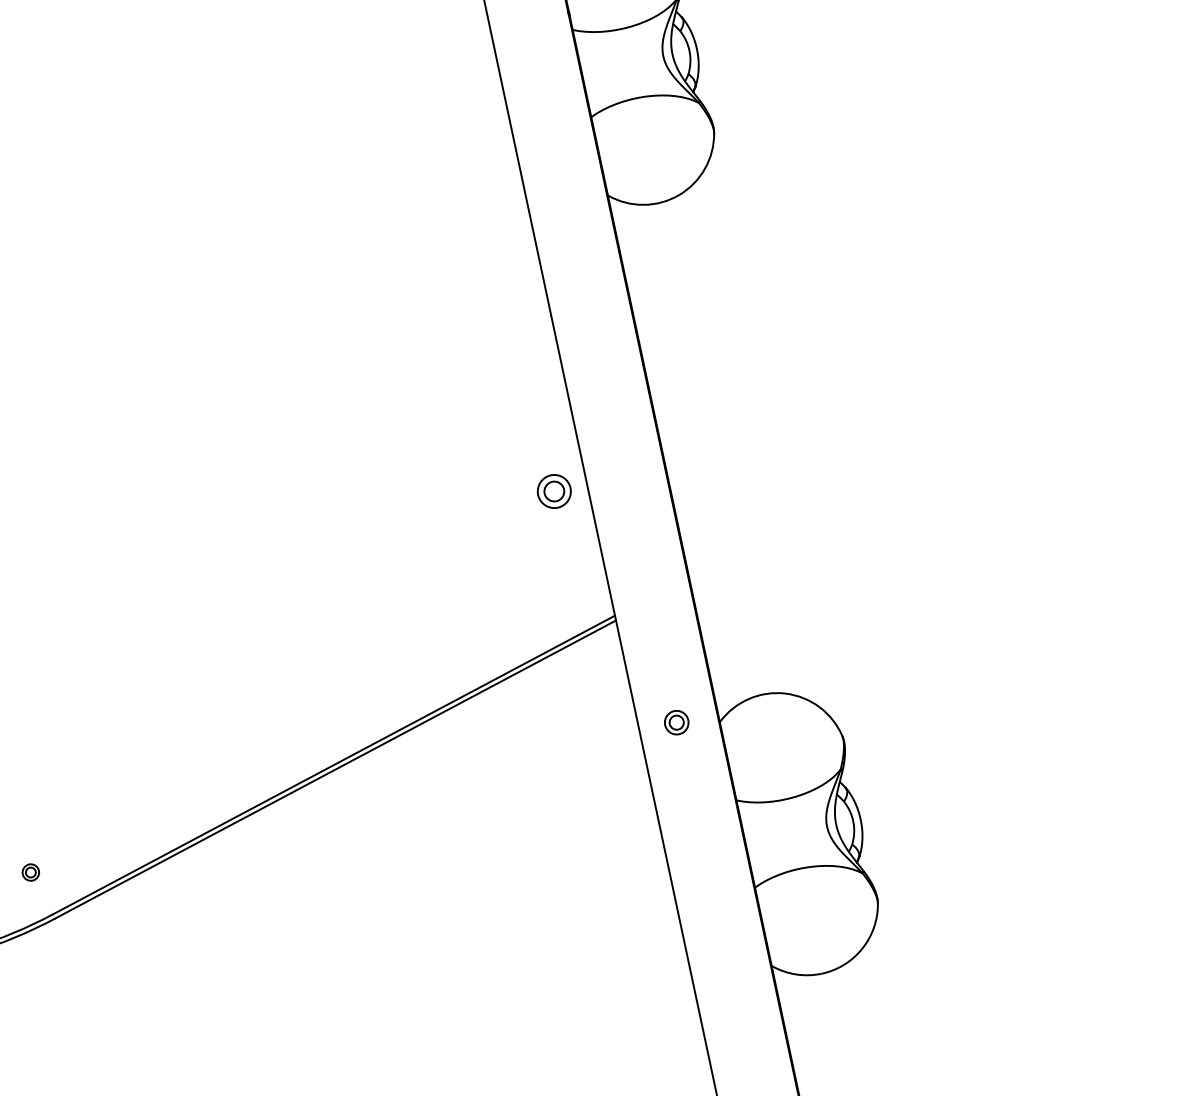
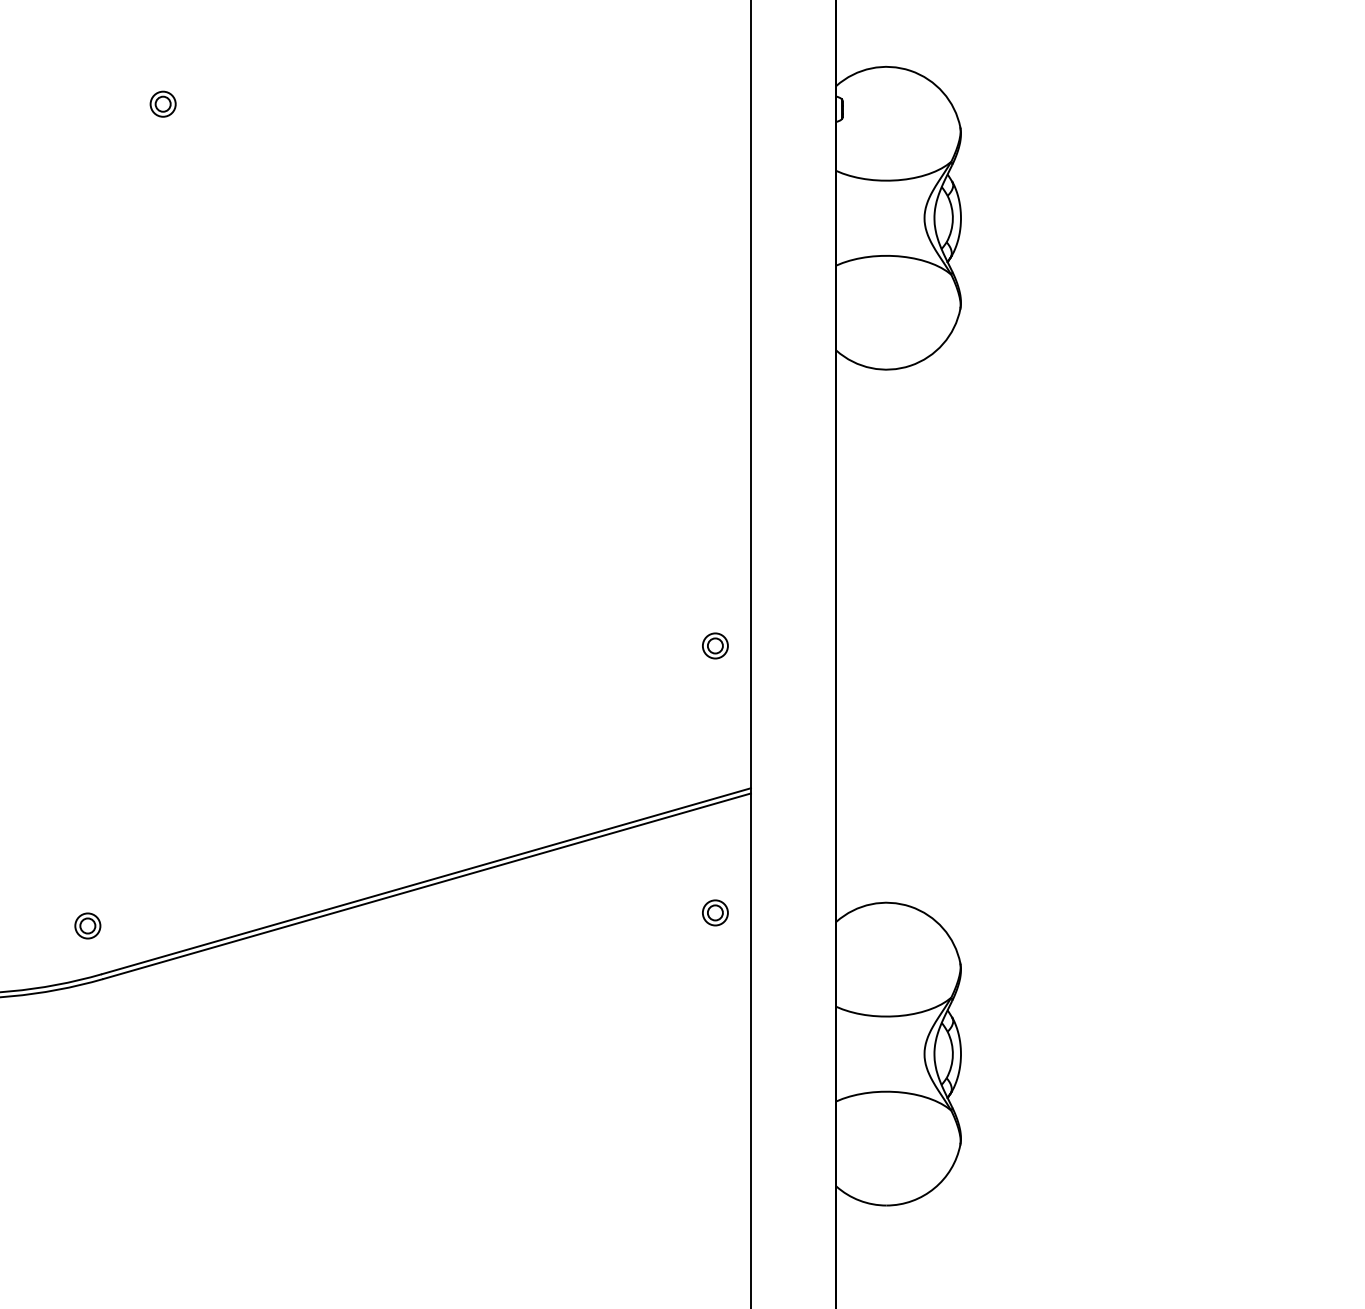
part: (554, 491) -> (715, 645), size x0.71
part: (676, 722) -> (715, 912), moved
part: (30, 872) -> (87, 925), size x1.43

